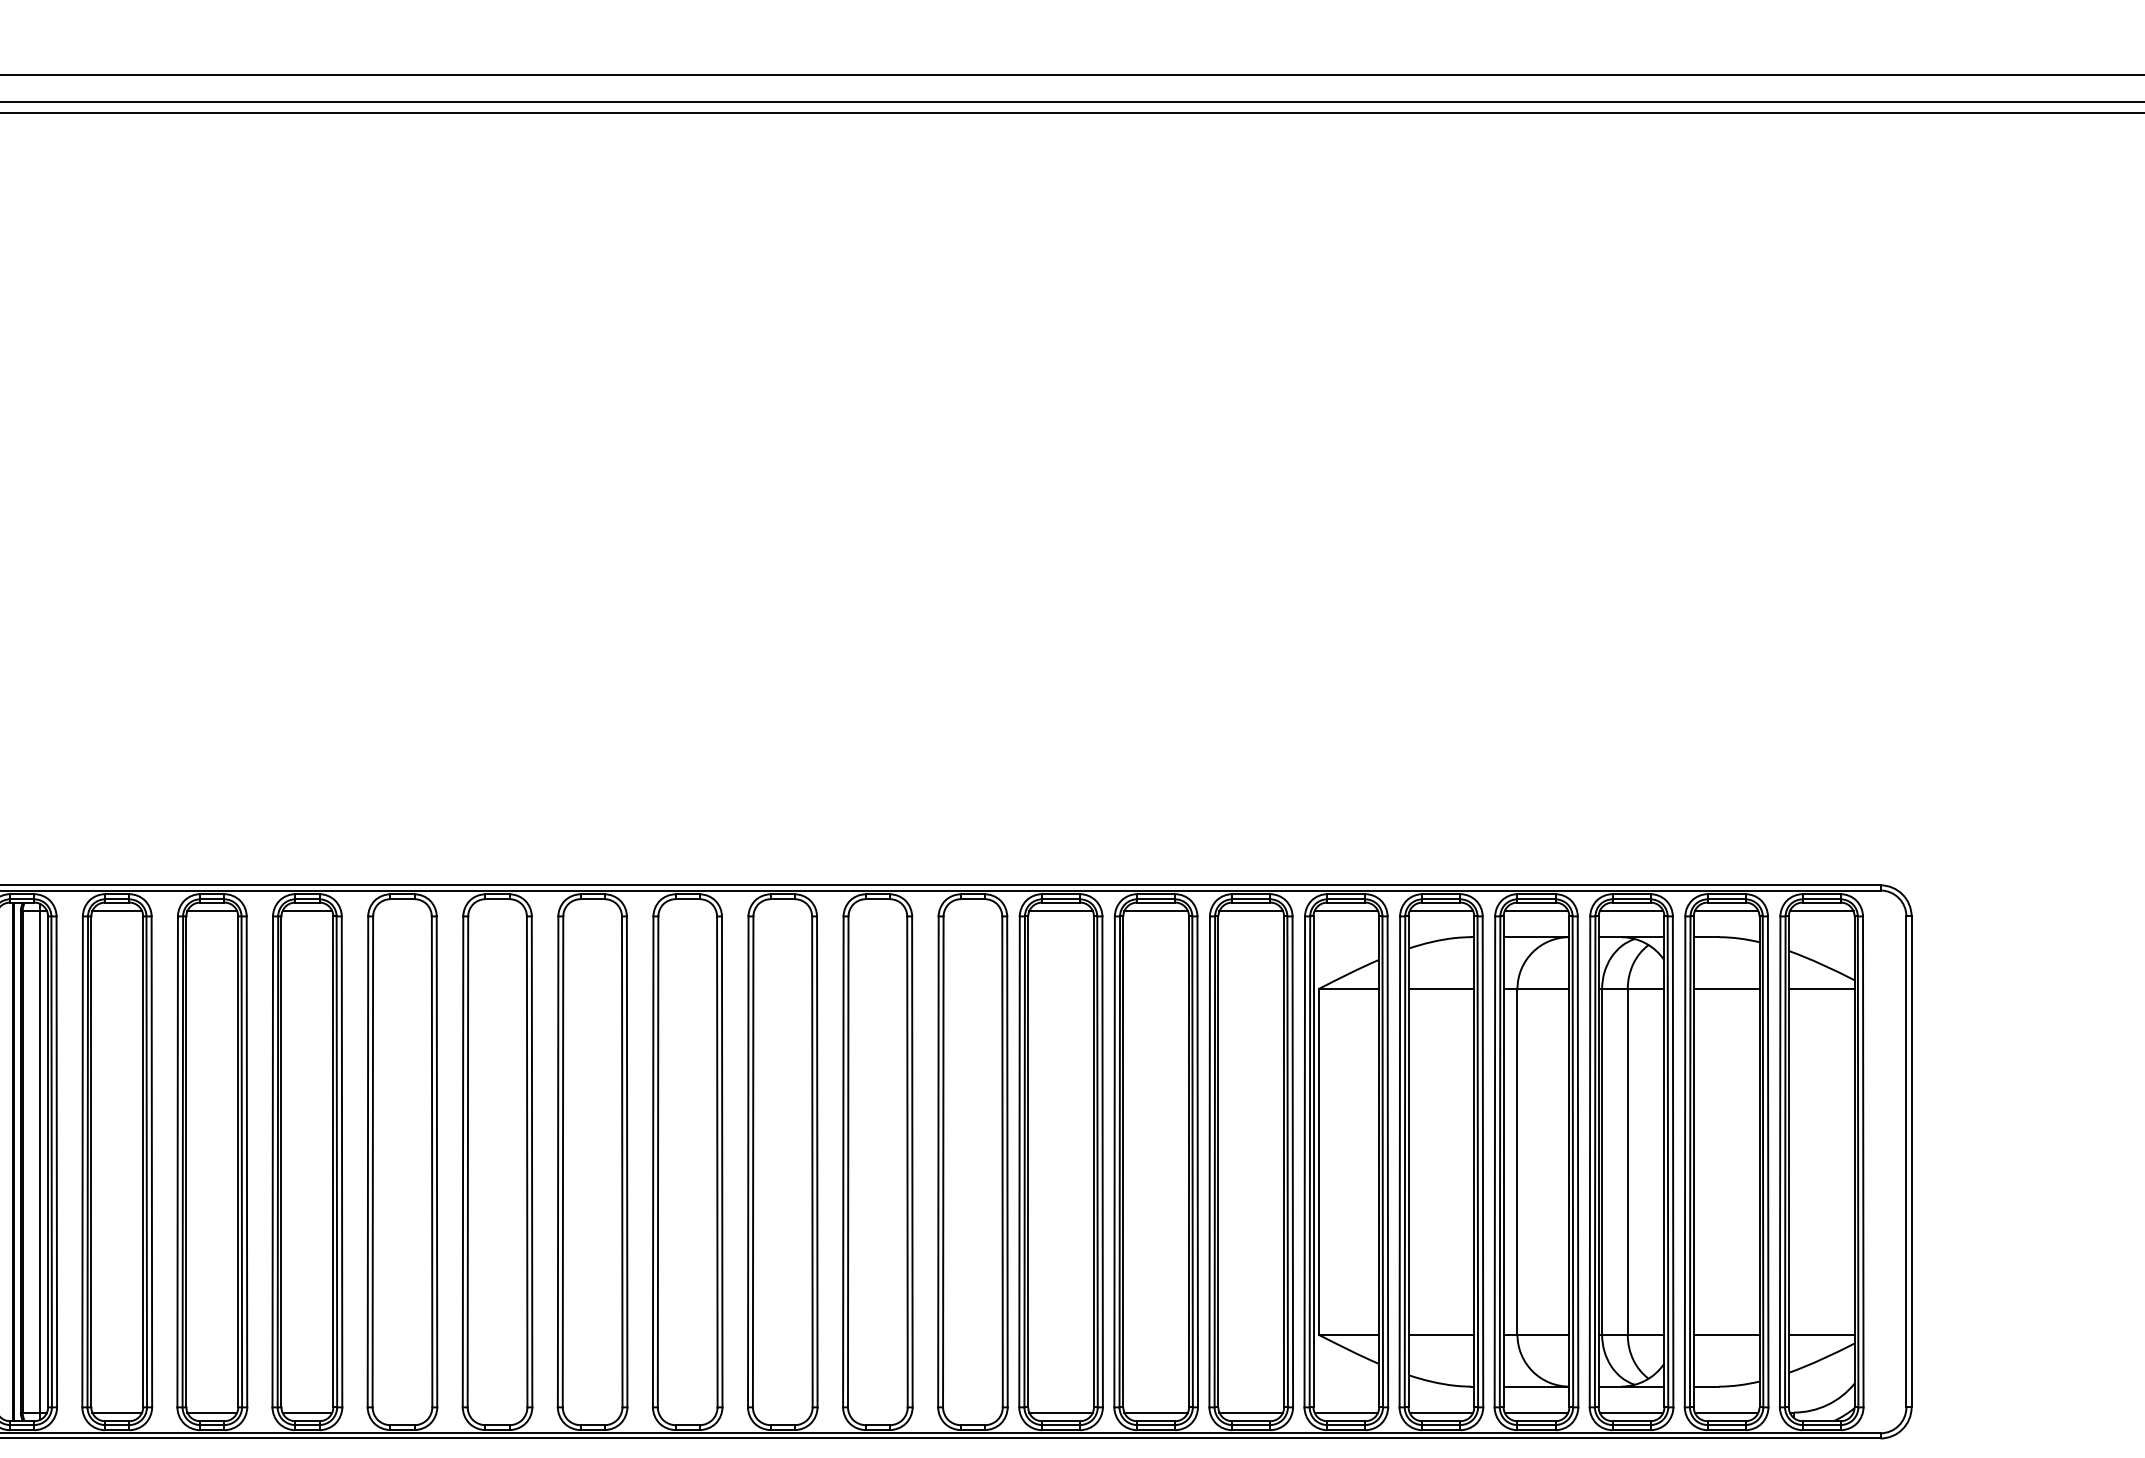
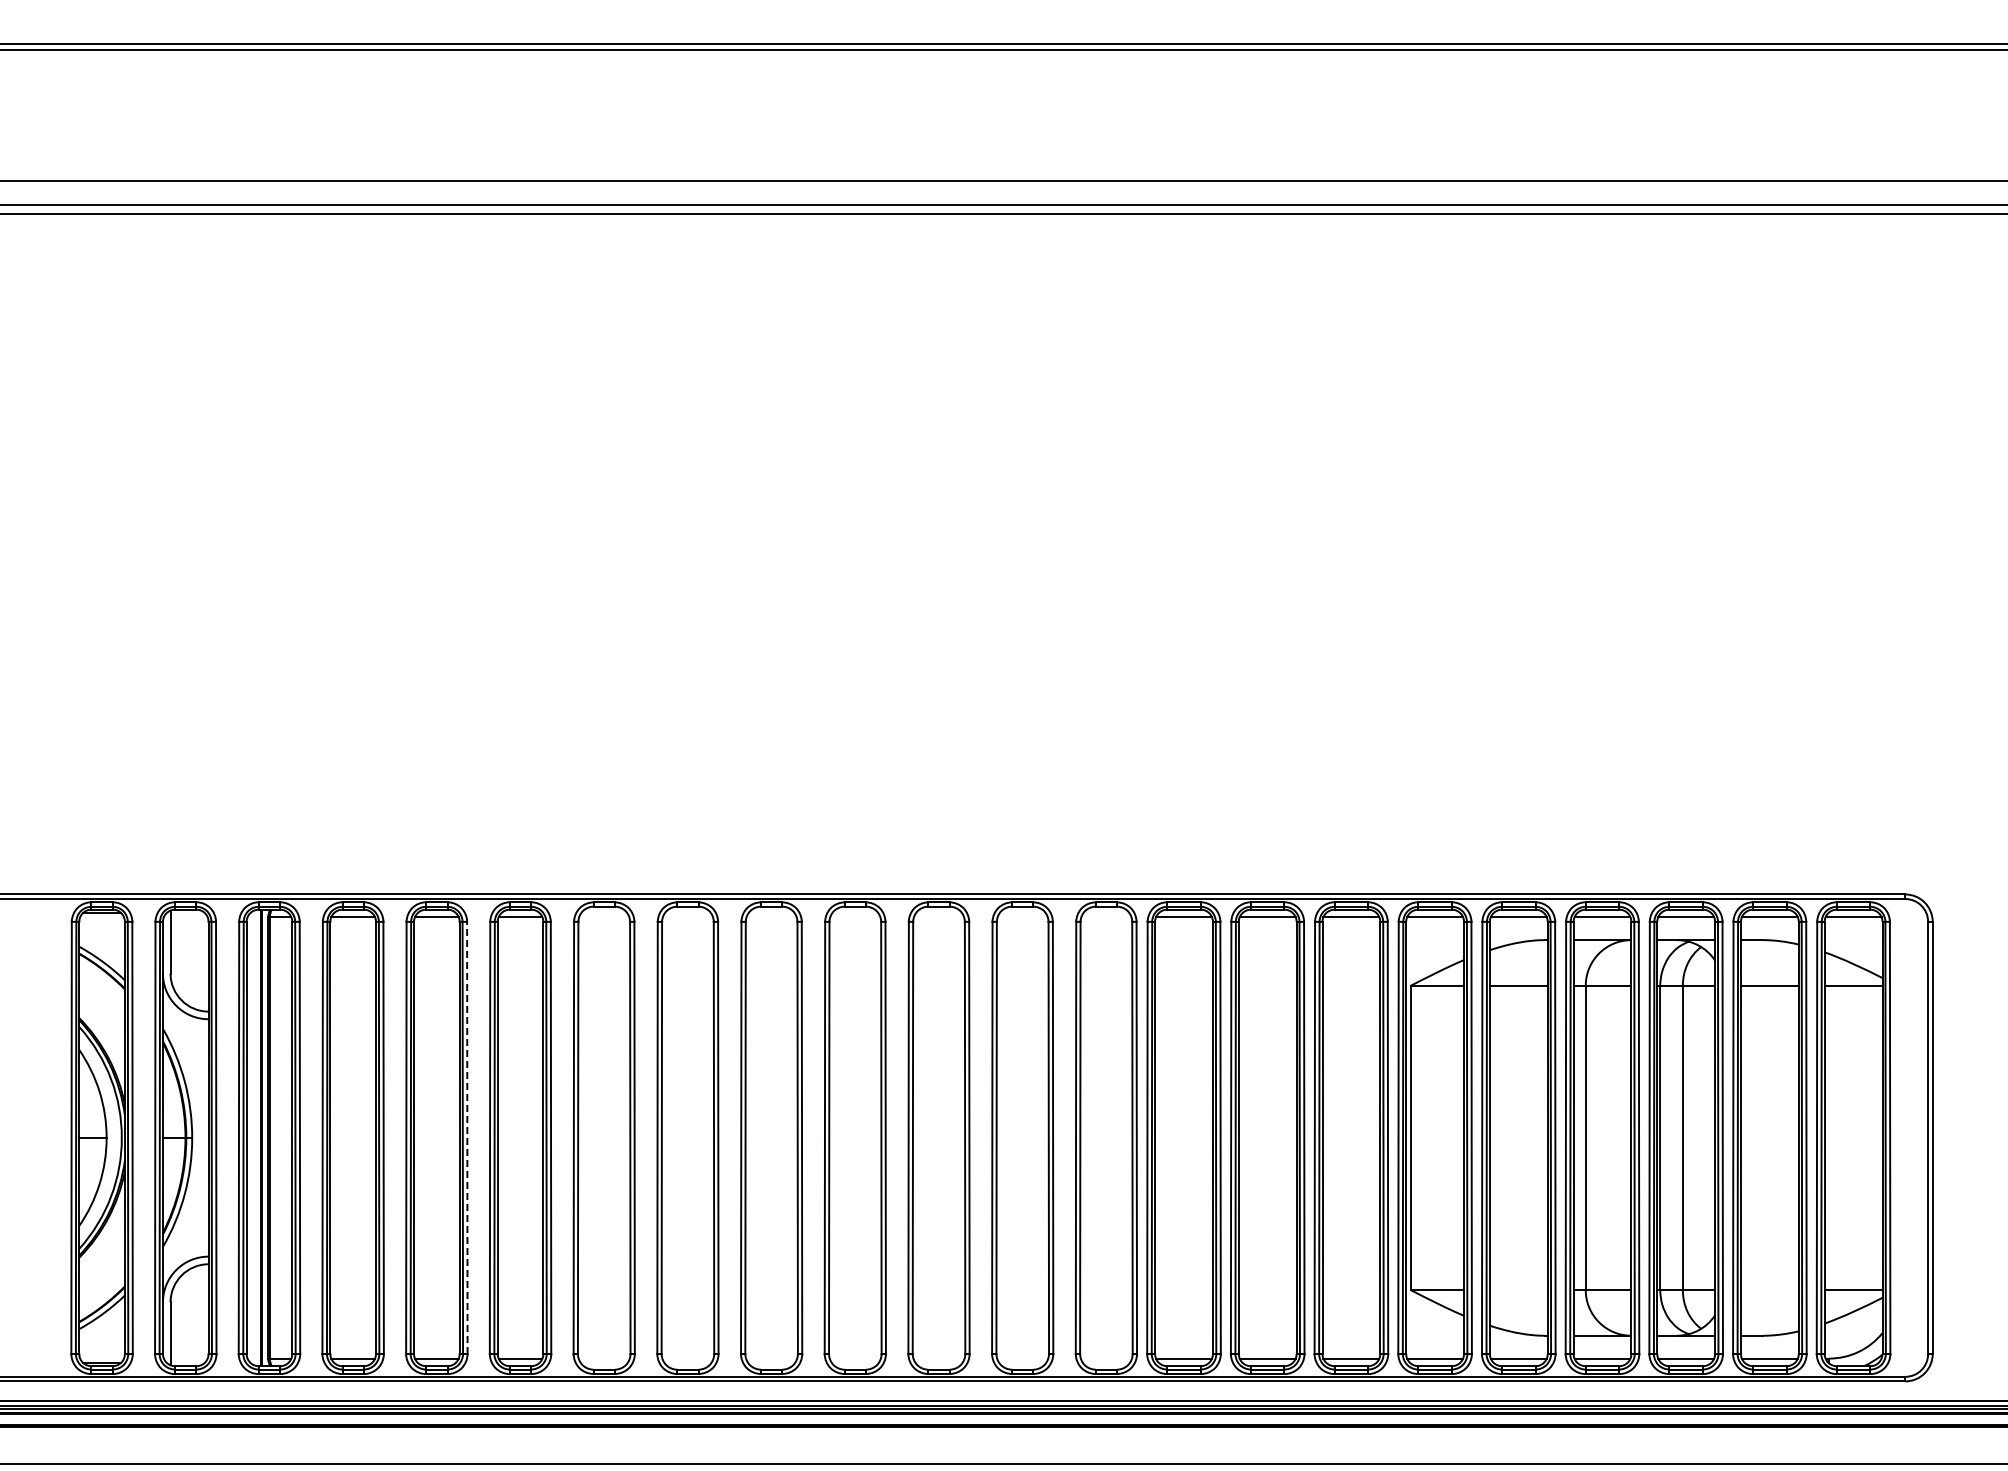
line: (40, 1161) -> (285, 1137), removed
line: (247, 1161) -> (467, 1137), solid -> dashed
line: (1441, 1335) -> (1518, 1290), removed
line: (1726, 1335) -> (1769, 1290), removed

